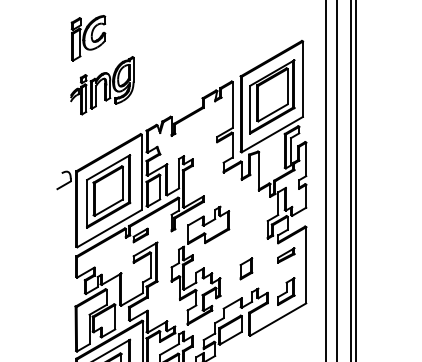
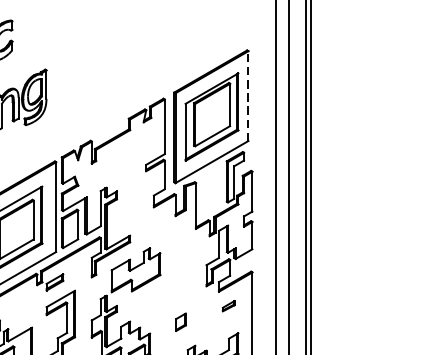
line: (302, 79) -> (247, 96), solid -> dashed
part: (286, 255) -> (228, 306), size x0.6
part: (246, 268) -> (181, 321), size x0.7

